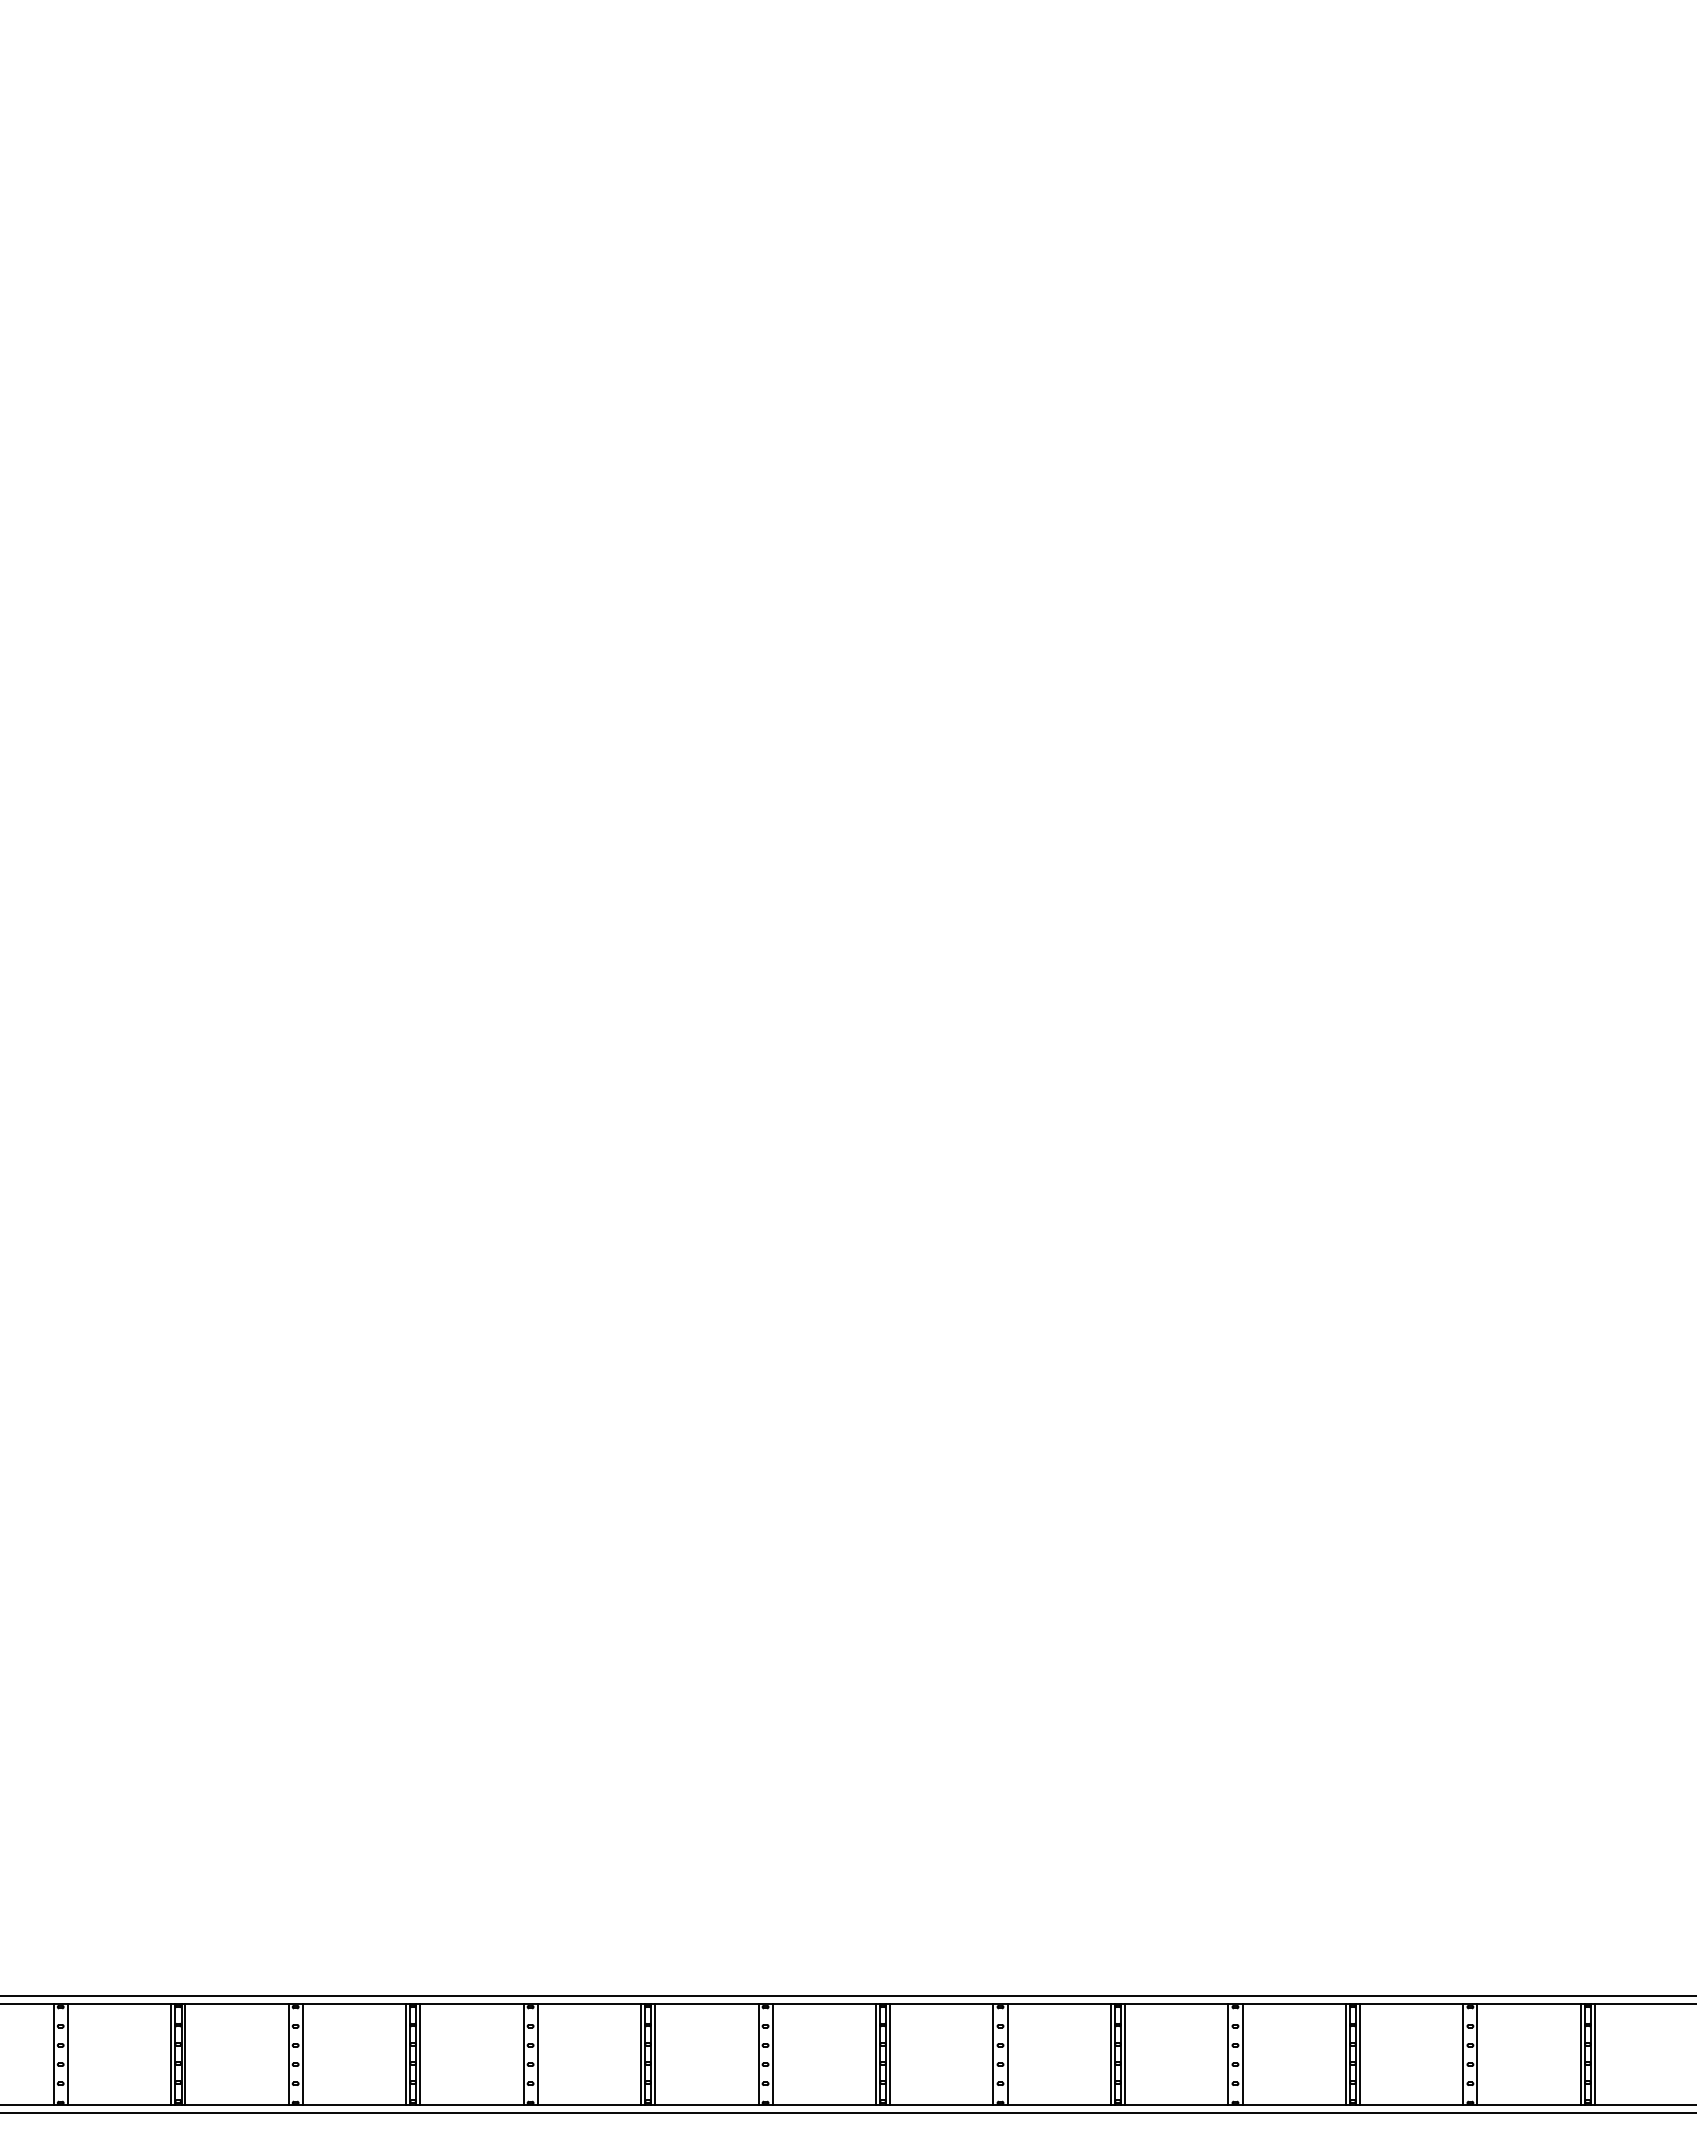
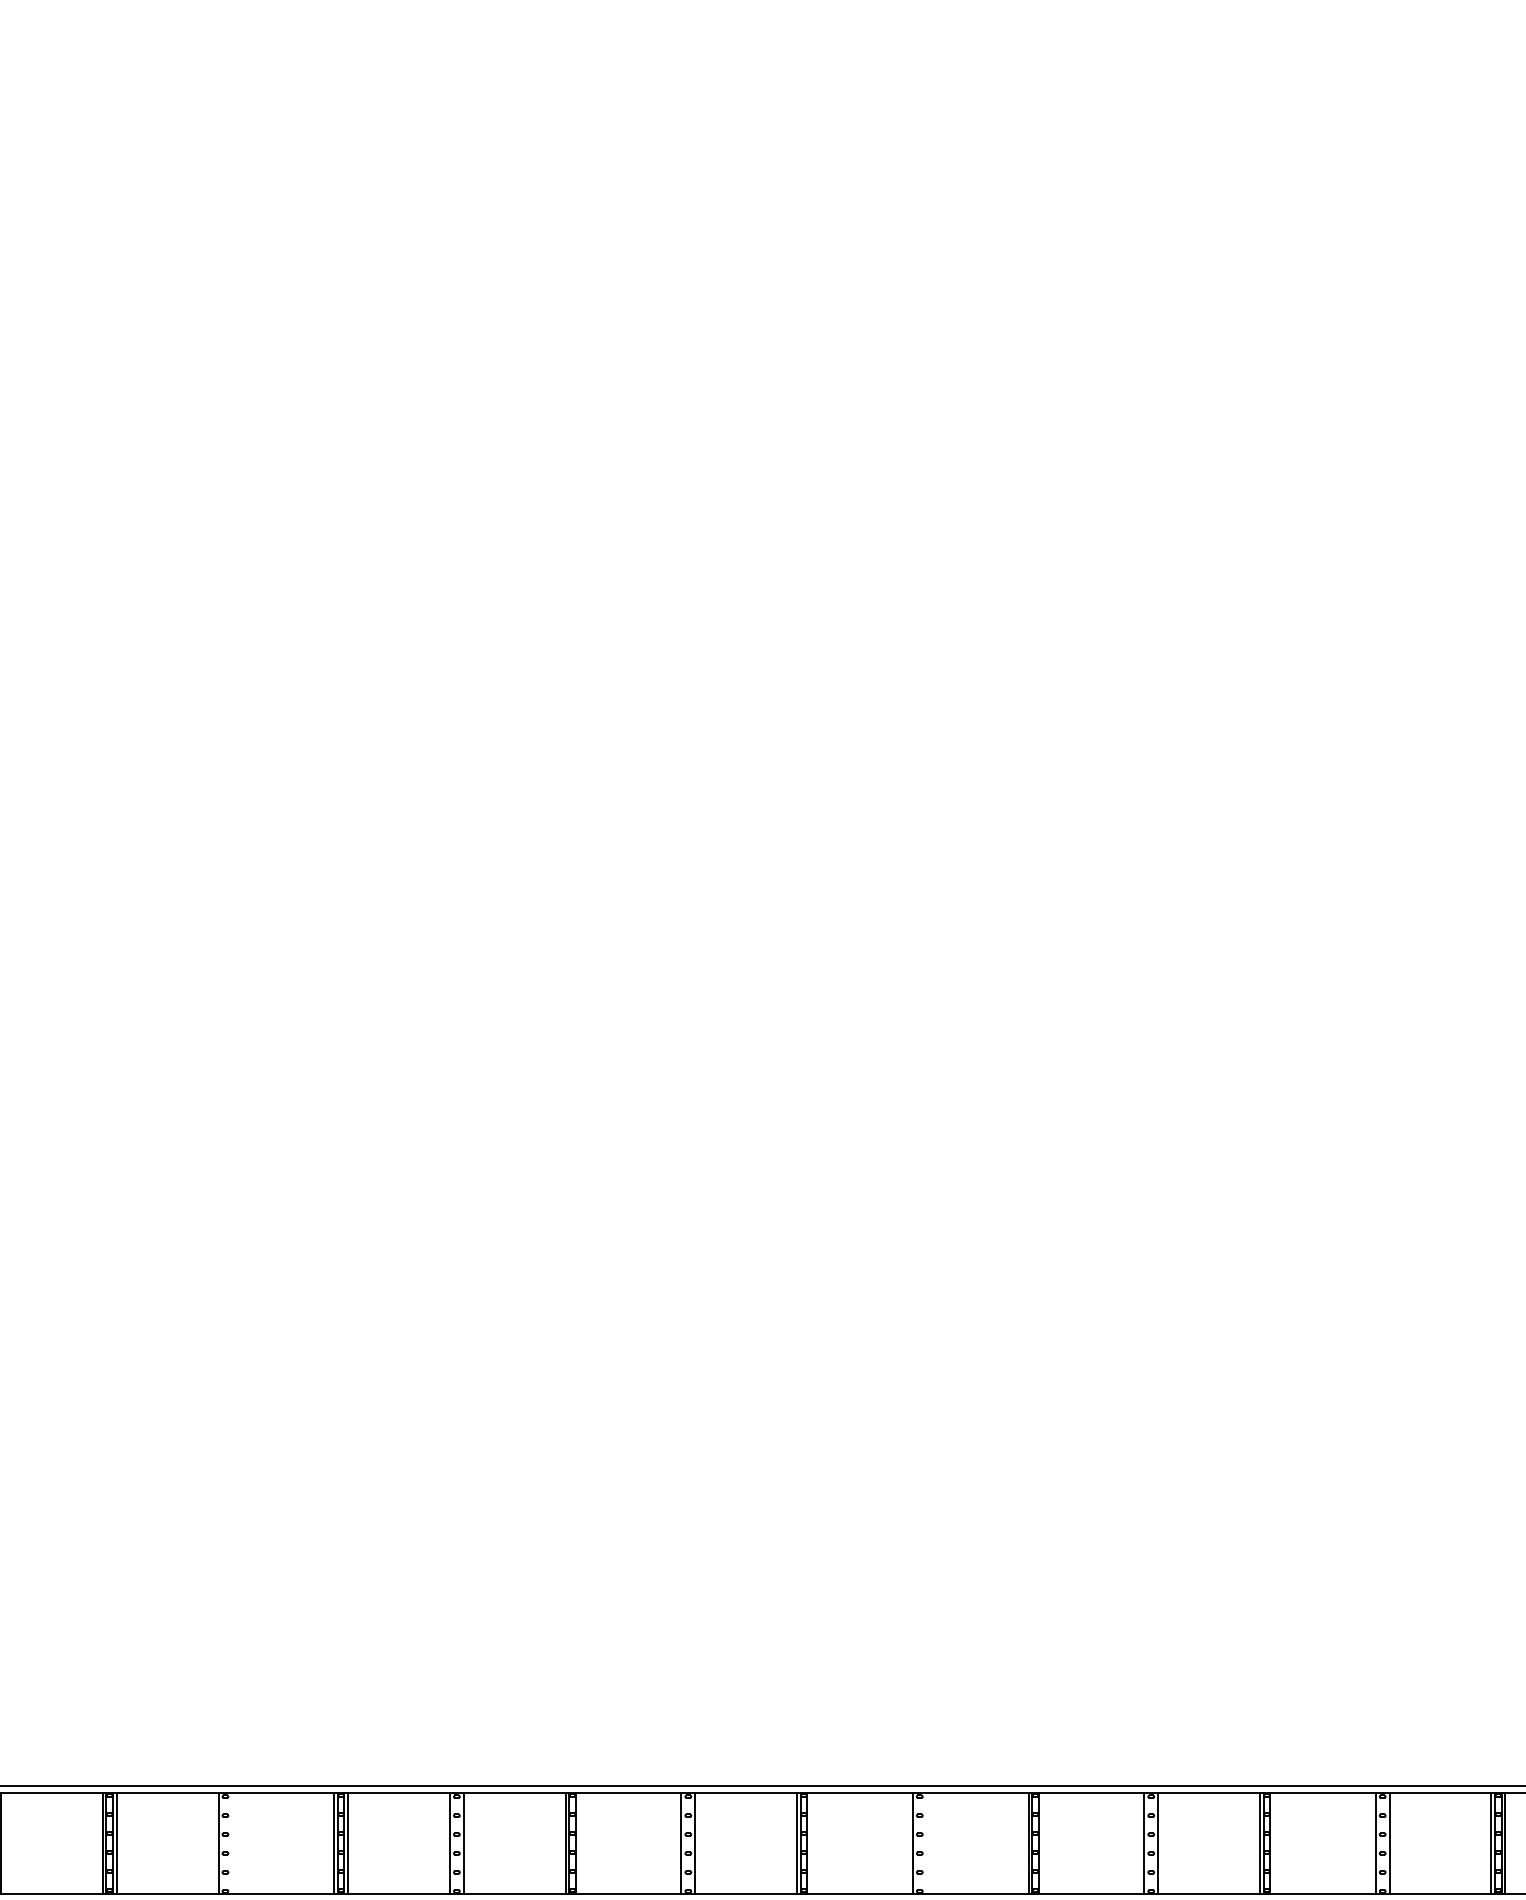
line: (302, 2054) -> (232, 1843), removed
line: (655, 2054) -> (579, 1843), removed
line: (890, 2054) -> (811, 1843), removed
line: (1007, 2054) -> (926, 1843), removed
line: (1125, 2054) -> (1042, 1843), removed
line: (1359, 2054) -> (1273, 1843), removed

